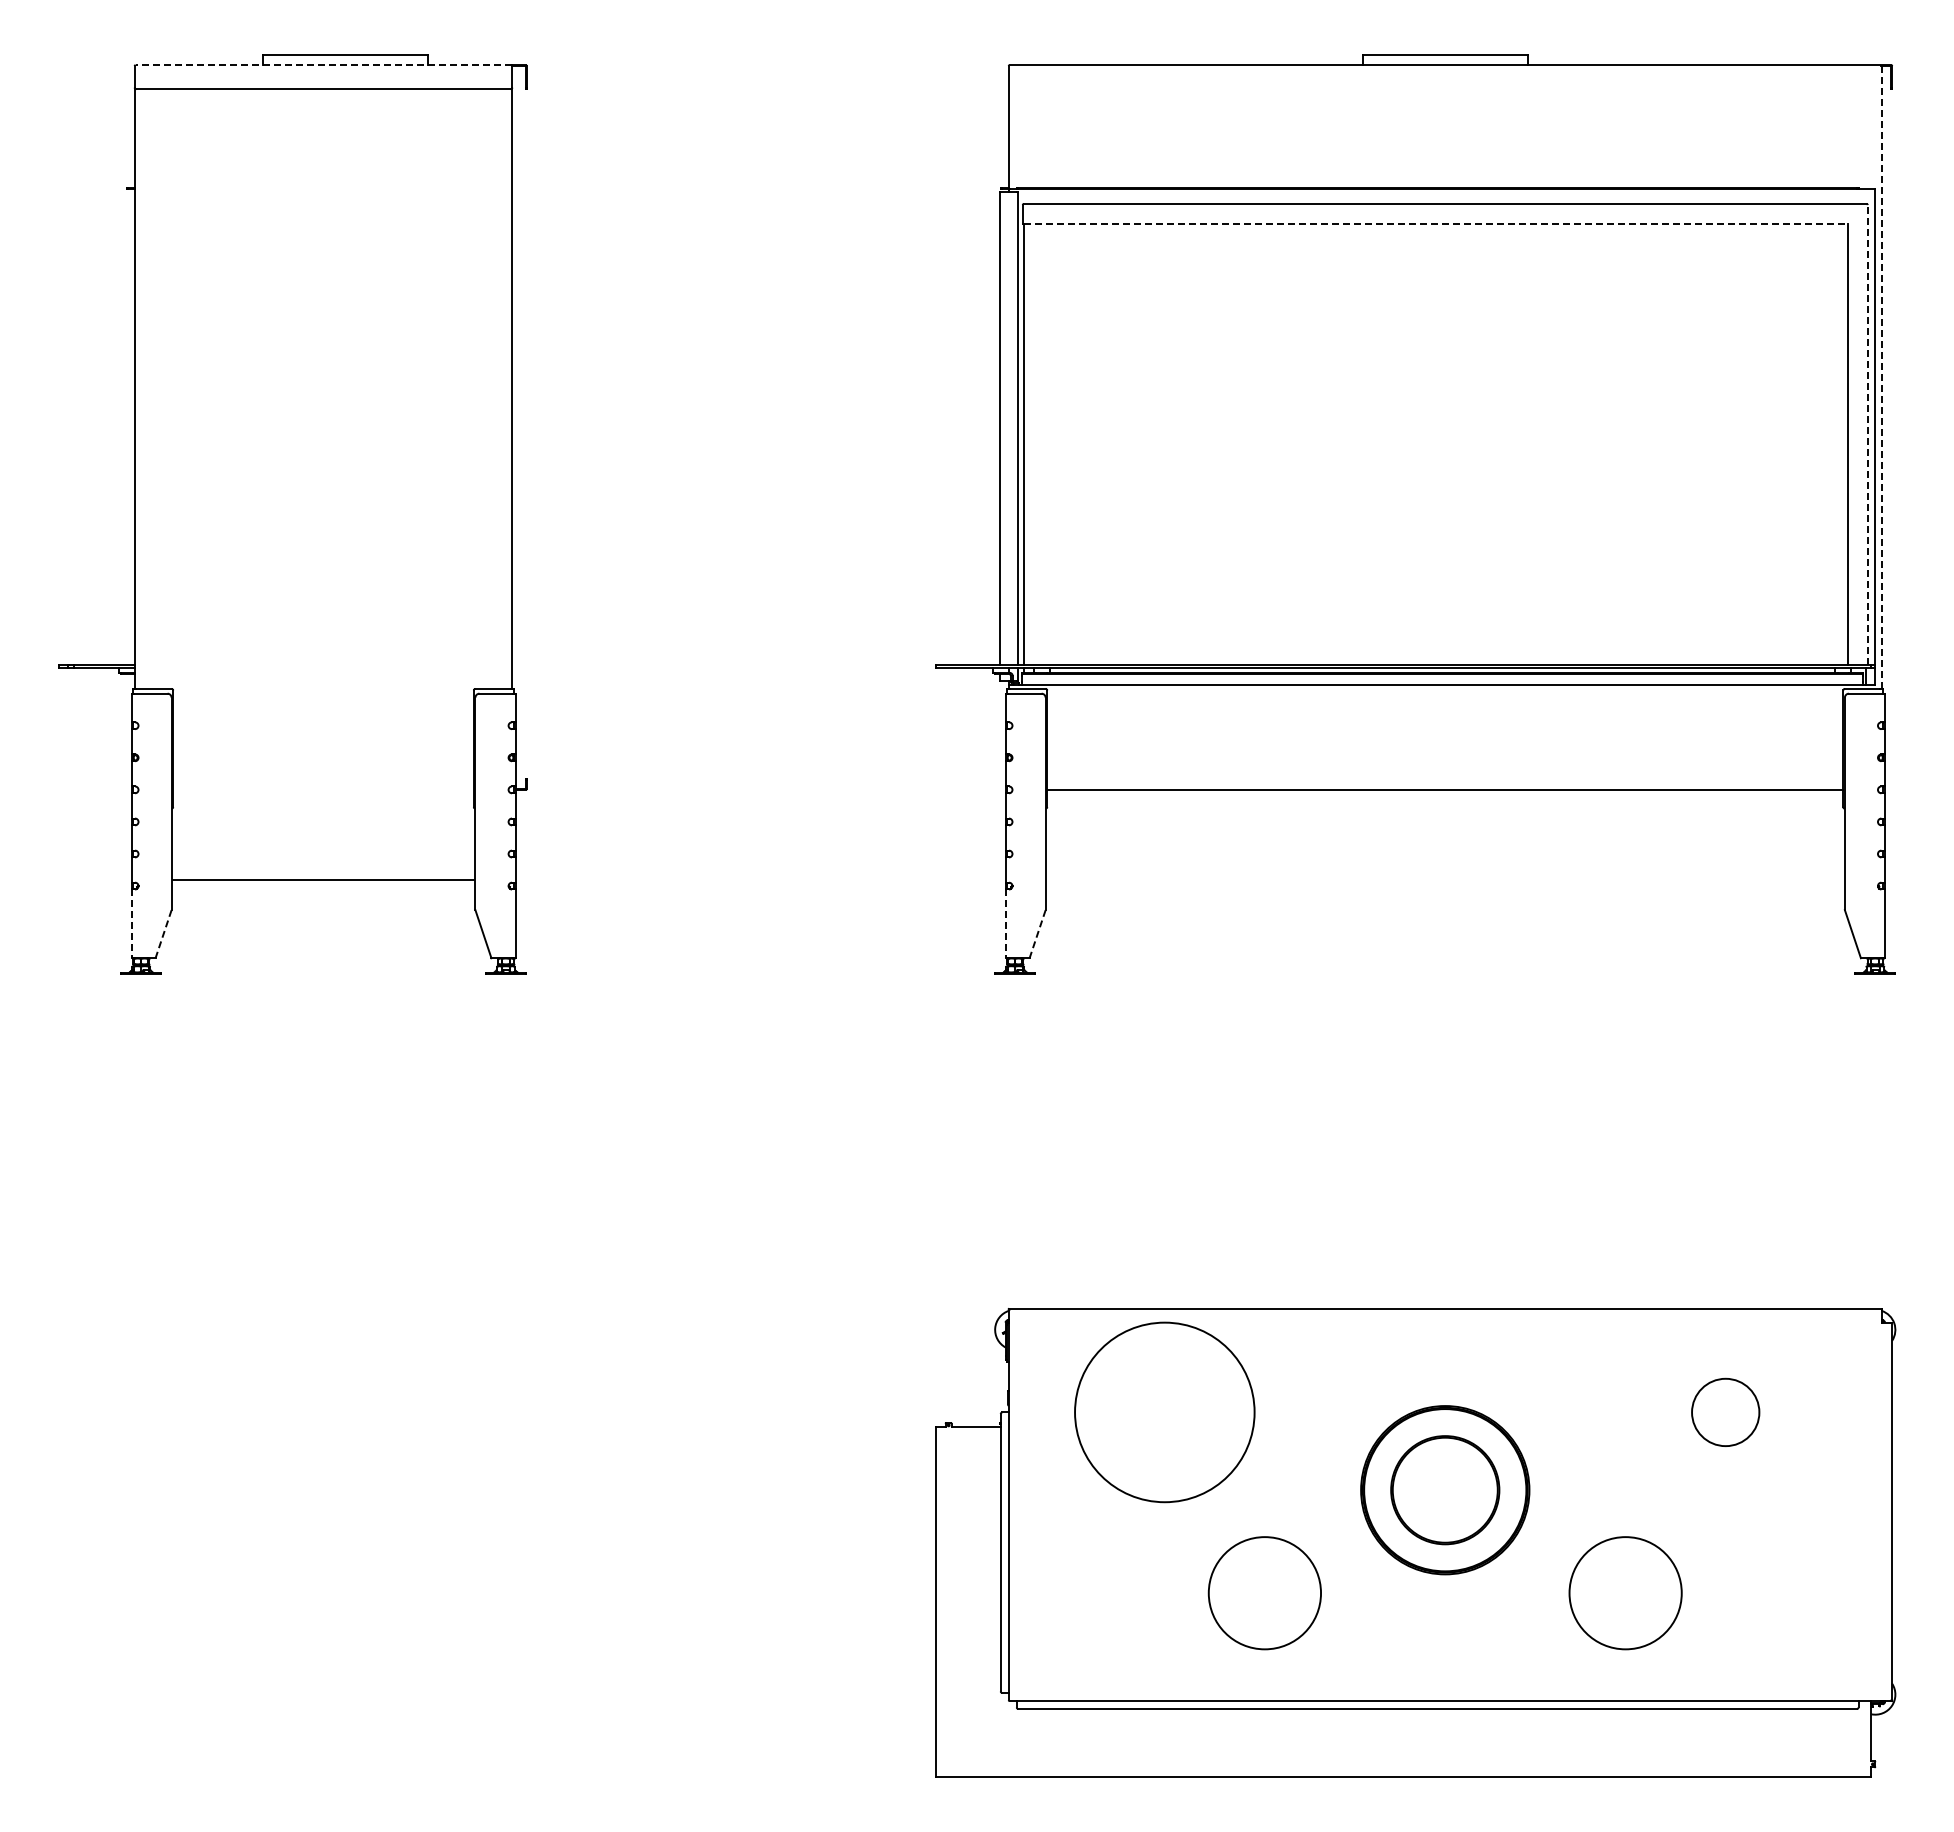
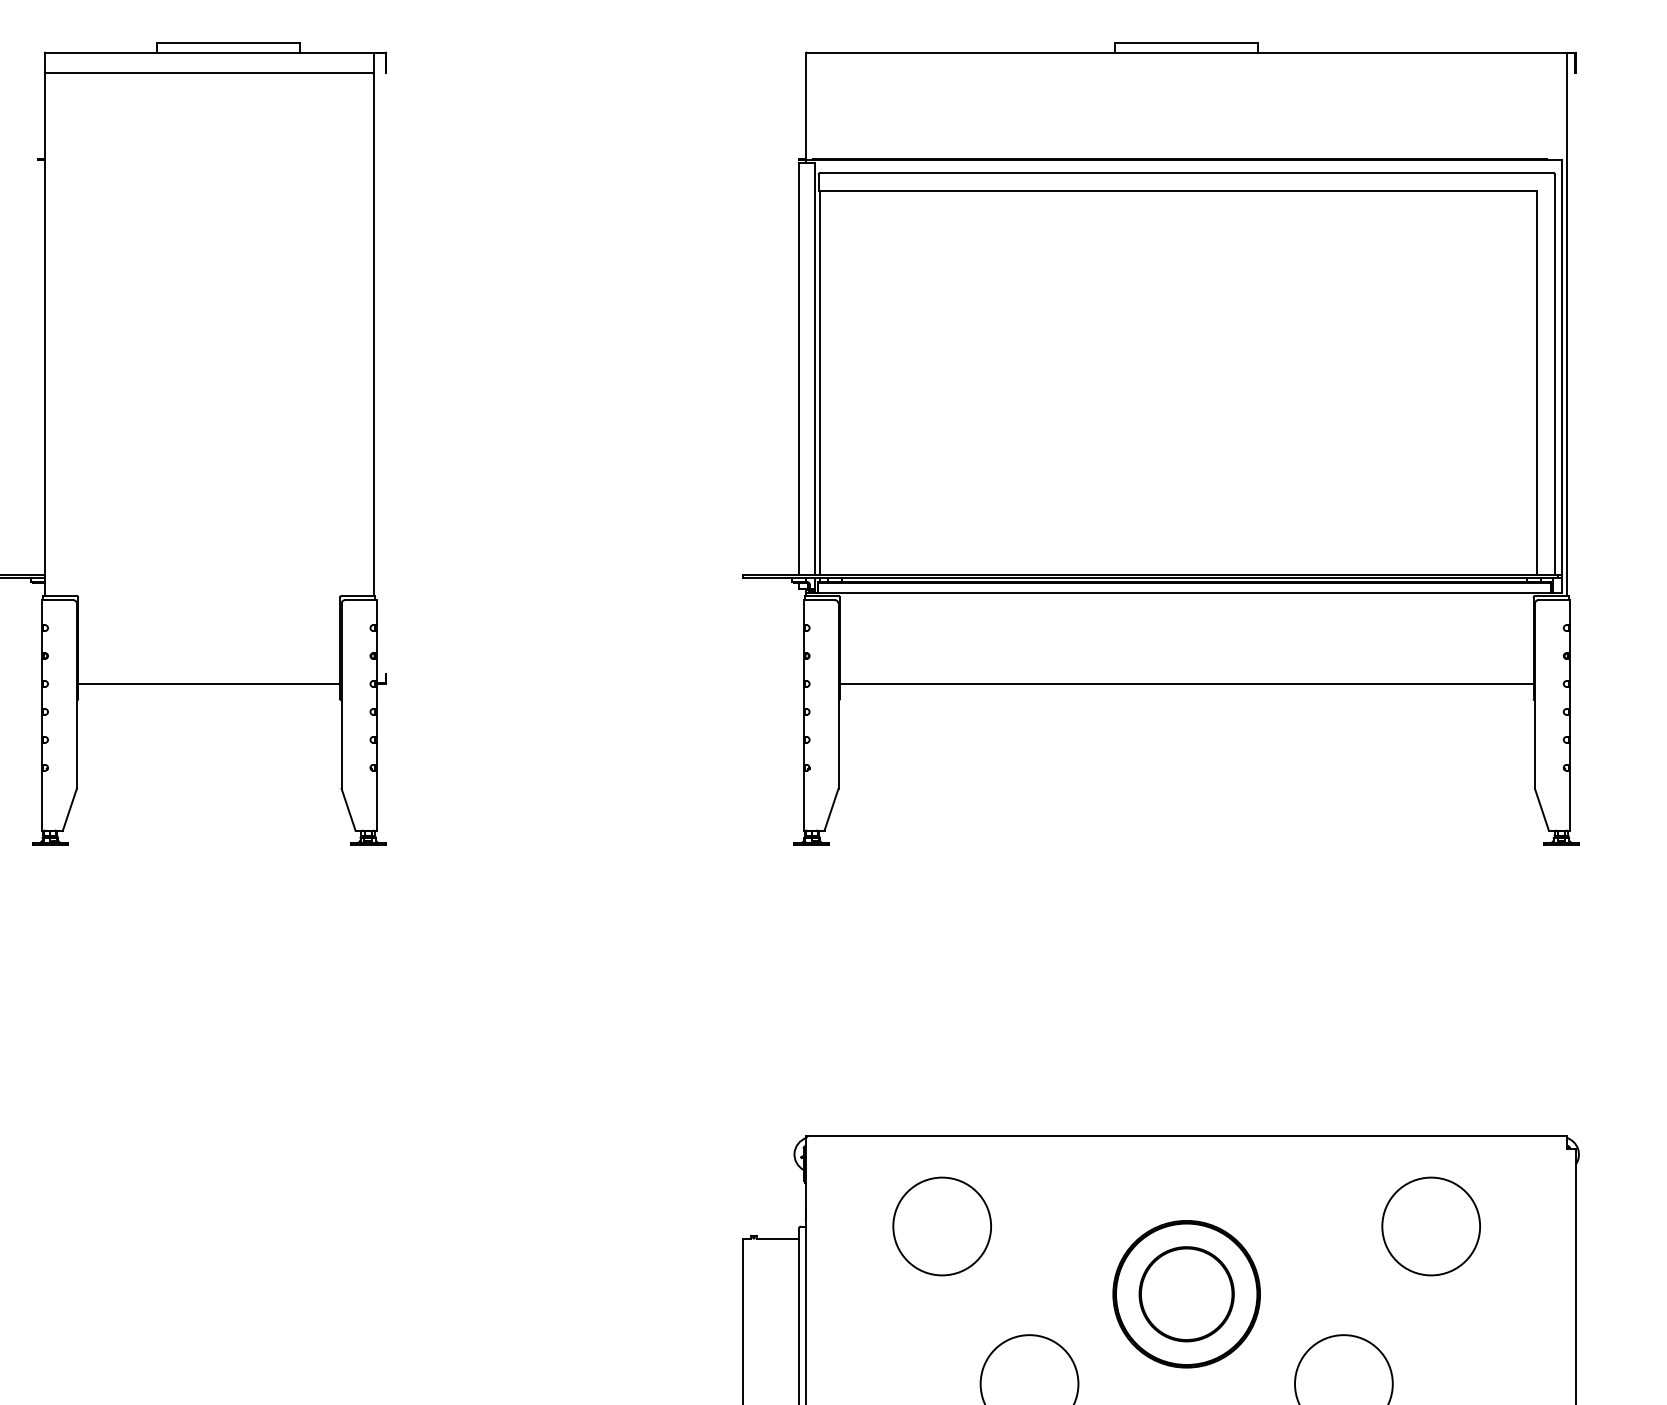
line: (323, 65) -> (209, 52), dashed -> solid
line: (1435, 223) -> (1178, 190), dashed -> solid
line: (1881, 376) -> (1566, 323), dashed -> solid
line: (1867, 434) -> (1554, 374), dashed -> solid
line: (323, 879) -> (209, 683), moved
line: (131, 924) -> (41, 801), dashed -> solid
line: (1005, 924) -> (803, 801), dashed -> solid
line: (163, 934) -> (69, 810), dashed -> solid
line: (1037, 934) -> (831, 810), dashed -> solid
circle: (1164, 1412) -> (942, 1226), size x0.62
circle: (1725, 1412) -> (1430, 1226), size x1.67

